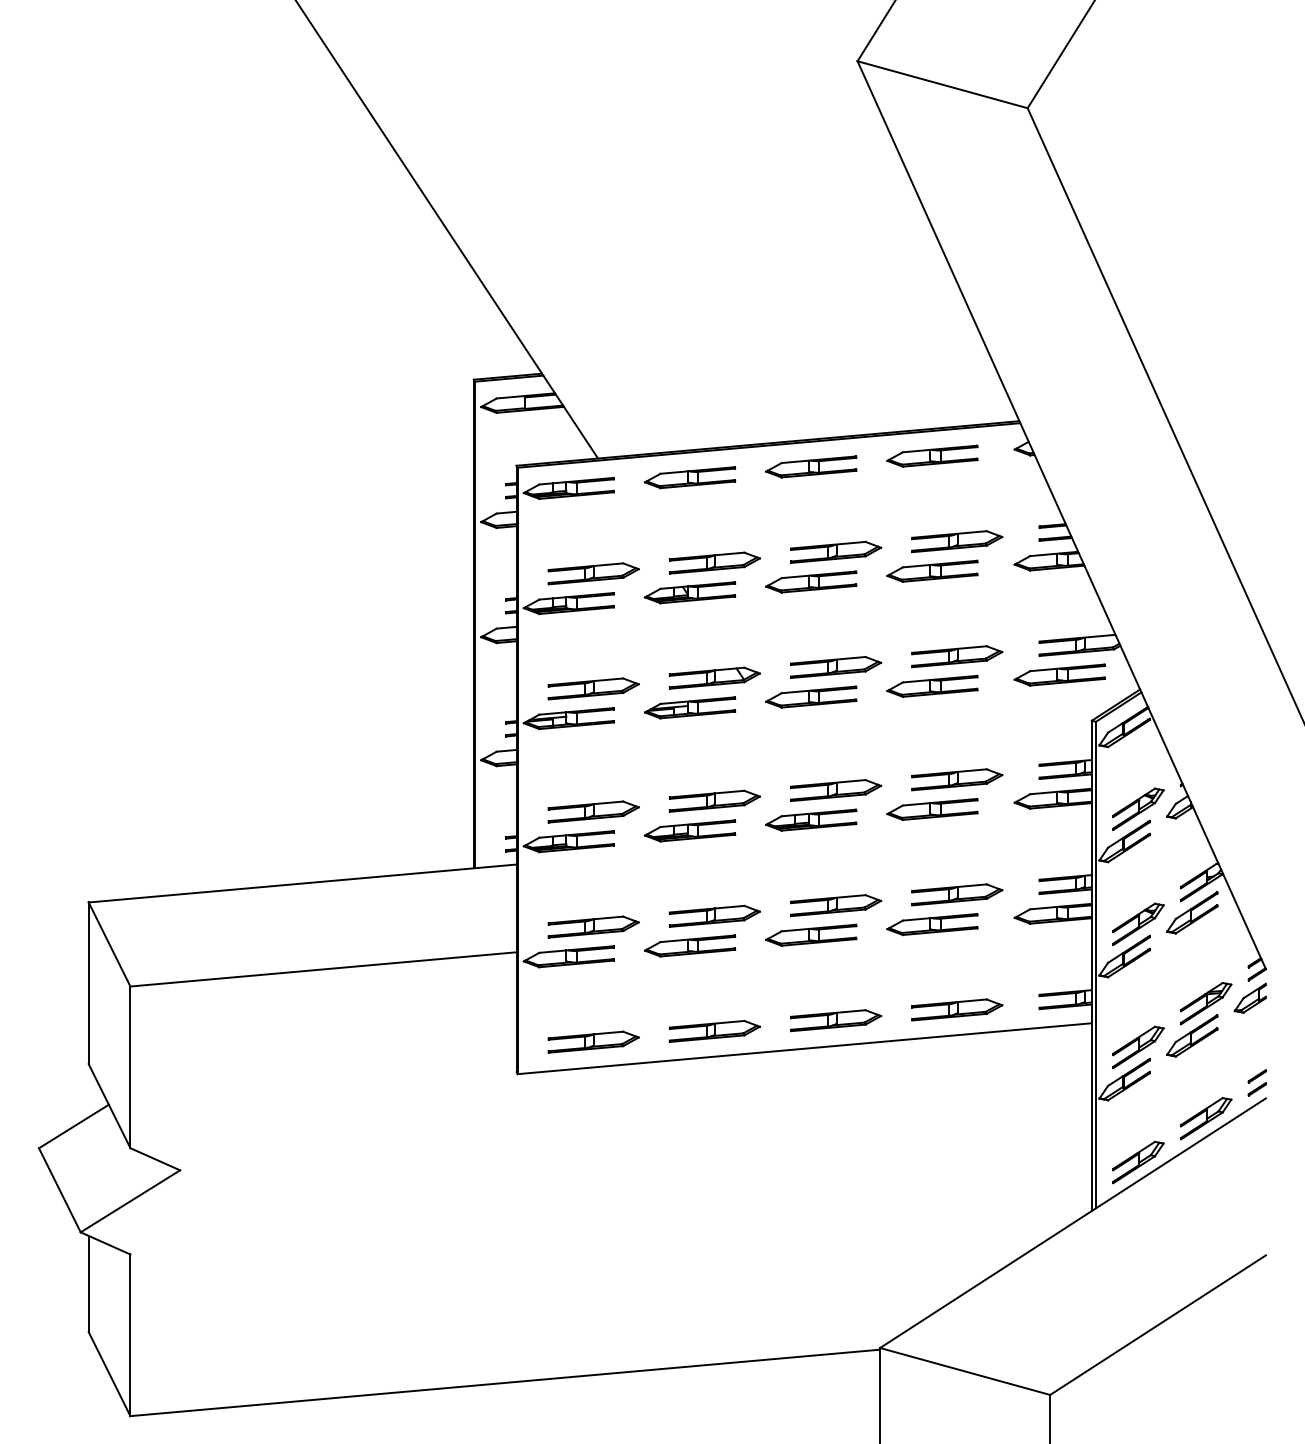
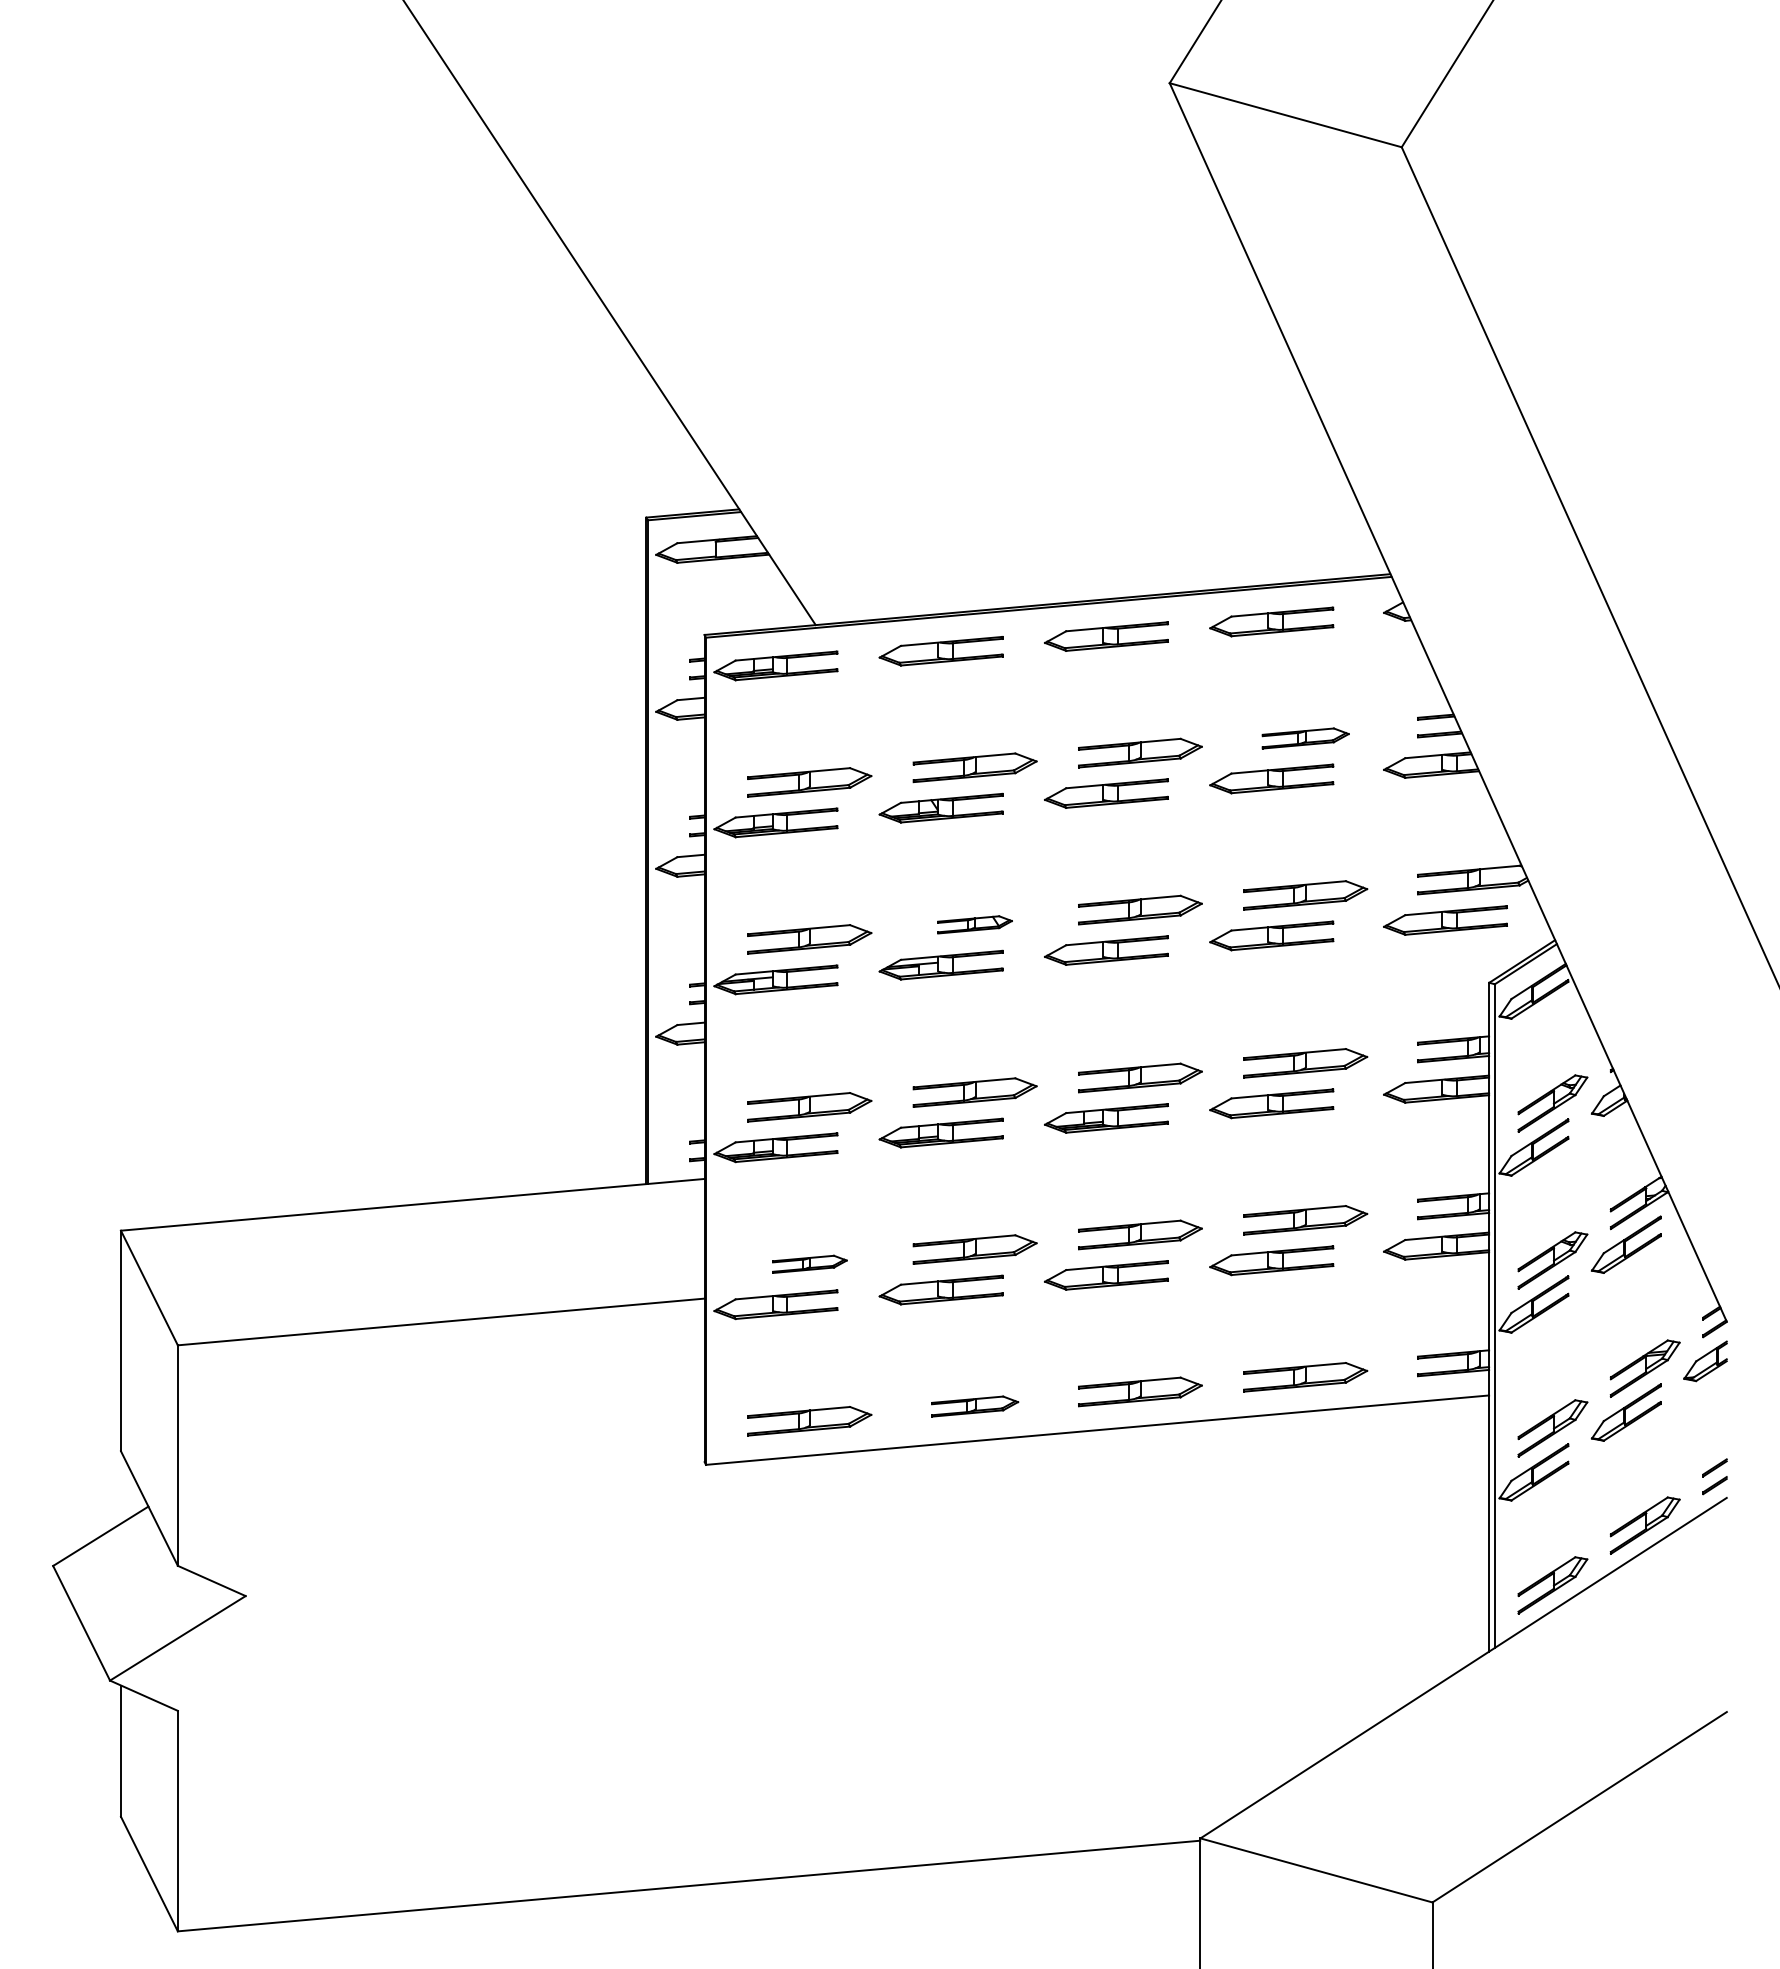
part: (957, 541) -> (1305, 738), size x0.7
part: (714, 678) -> (974, 924), size x0.6
part: (593, 927) -> (809, 1264), size x0.6
part: (714, 1031) -> (974, 1406), size x0.7

